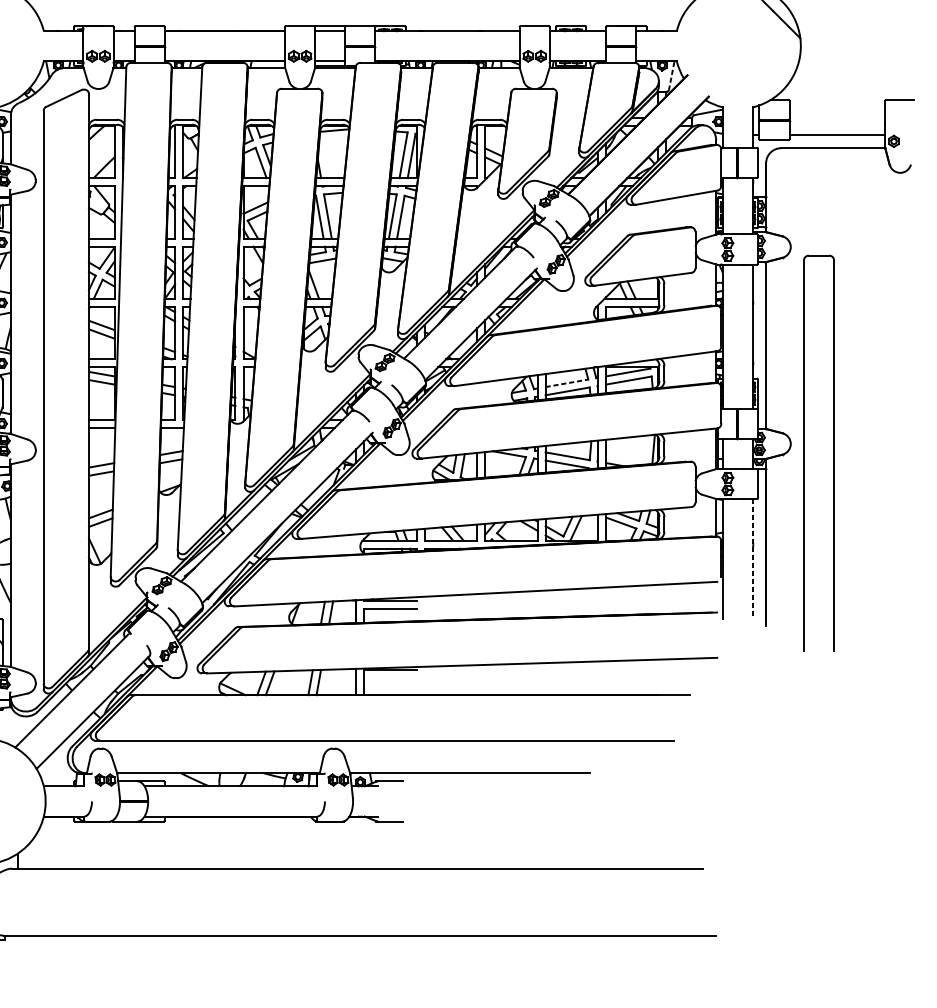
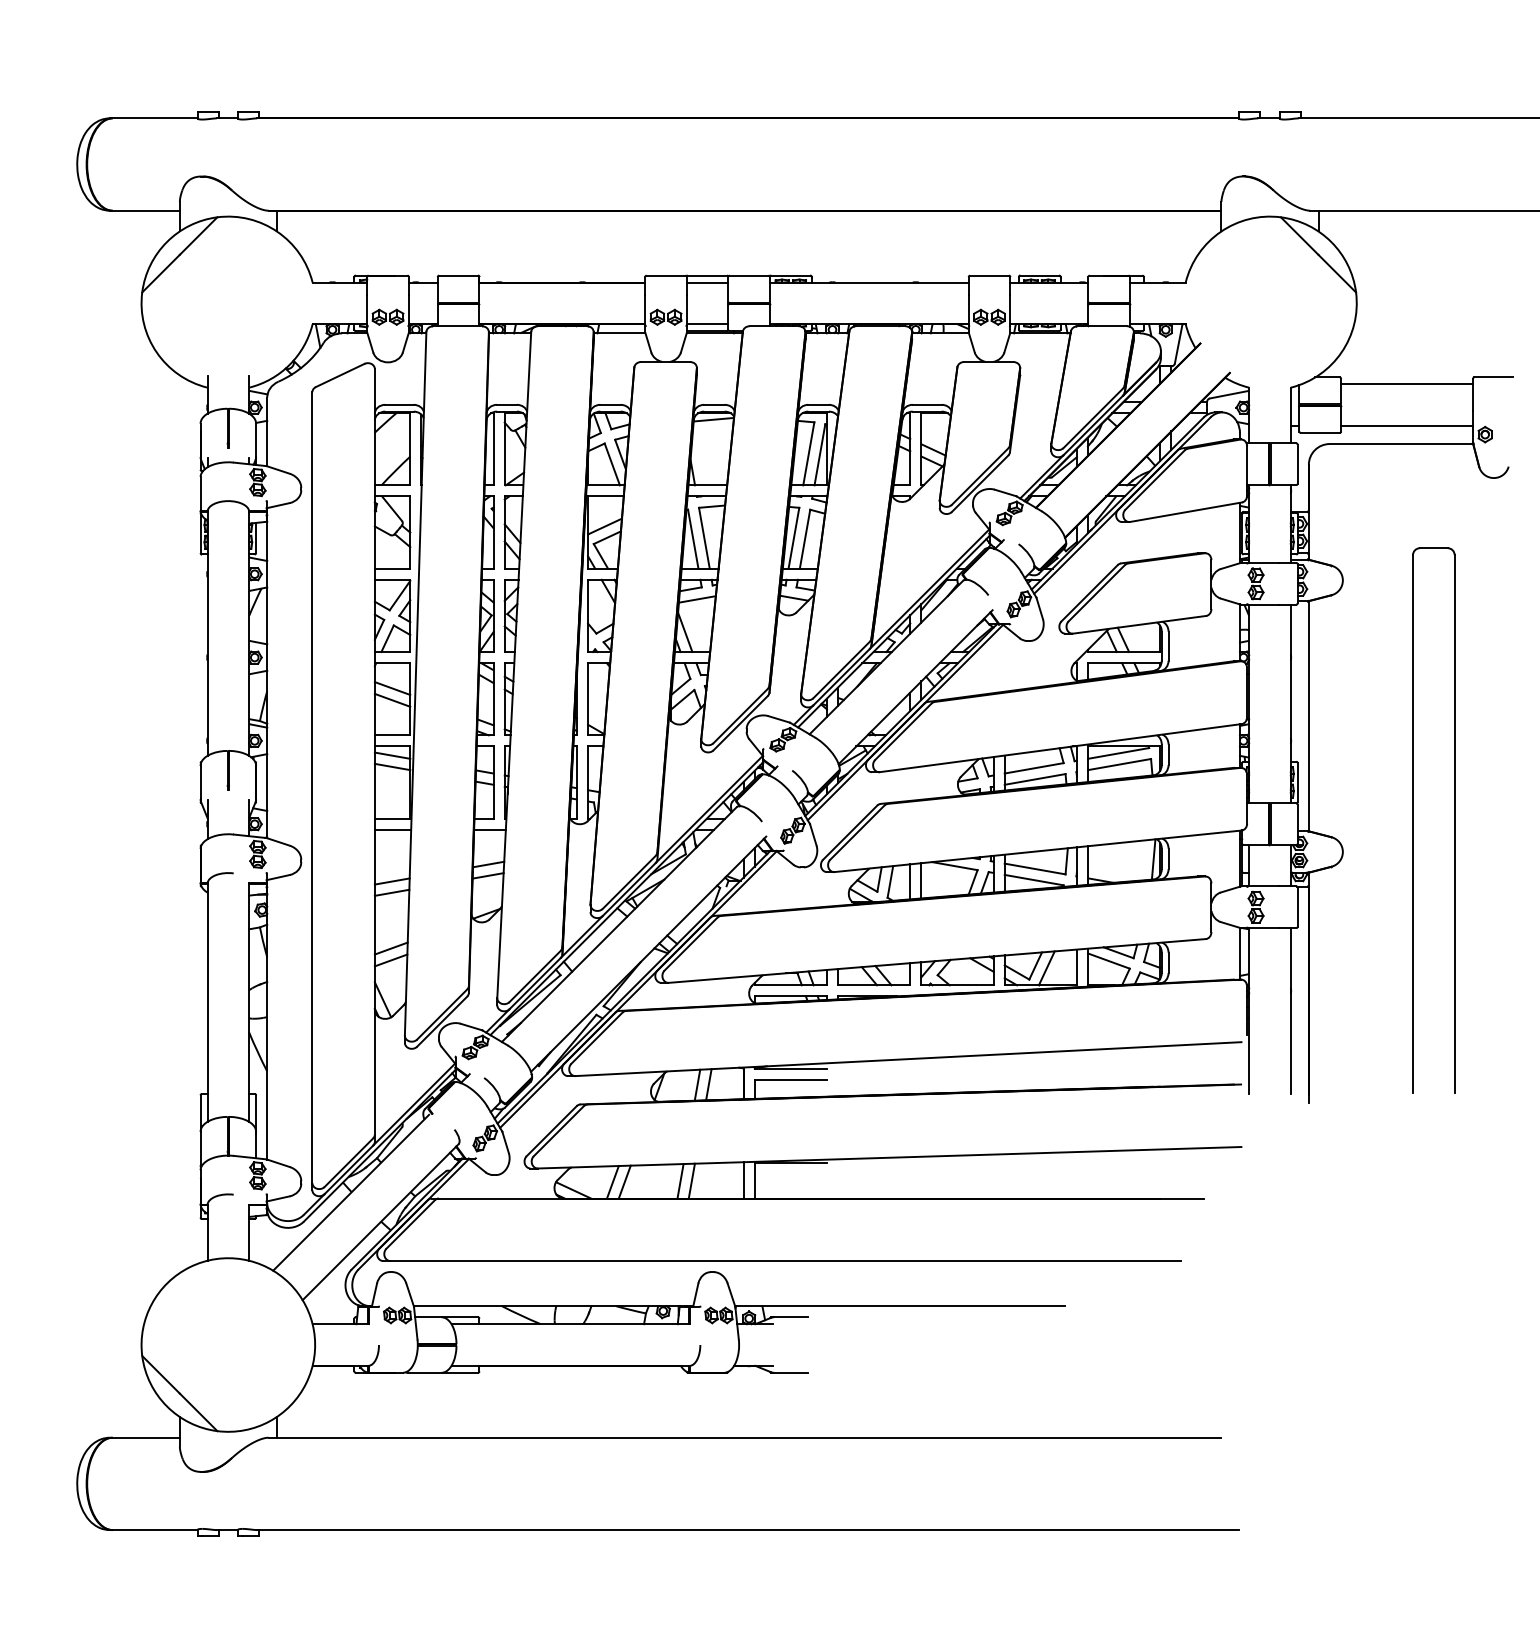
line: (671, 76) -> (1178, 344), dashed -> solid
line: (837, 105) -> (1407, 384), added
line: (567, 383) -> (1034, 768), dashed -> solid
part: (804, 453) -> (1413, 820), moved
line: (752, 559) -> (1290, 1011), dashed -> solid

